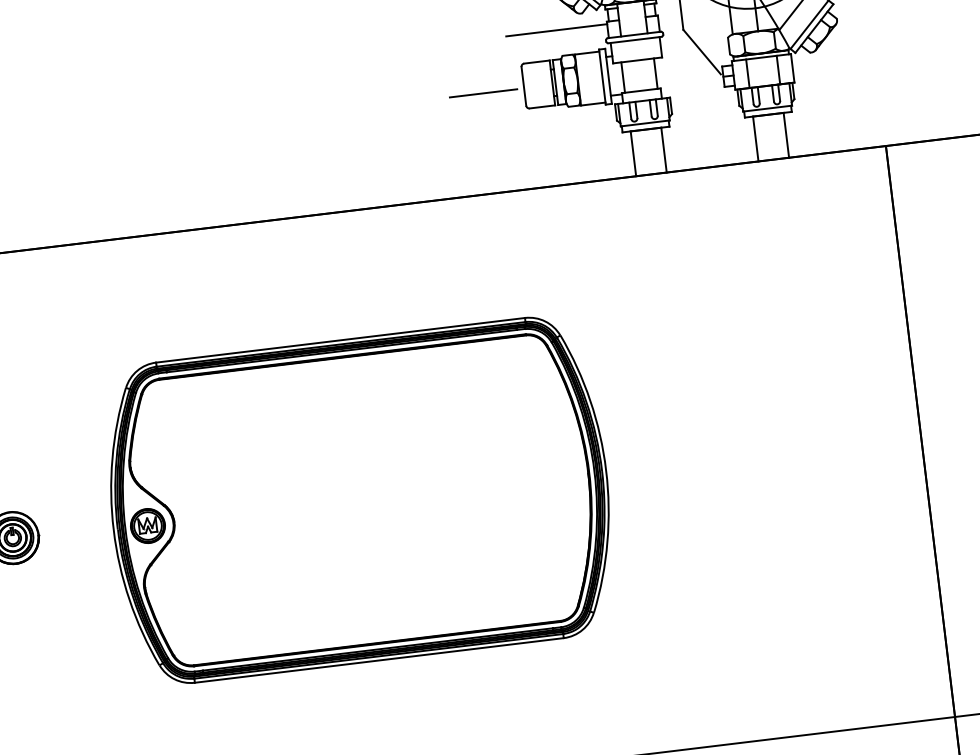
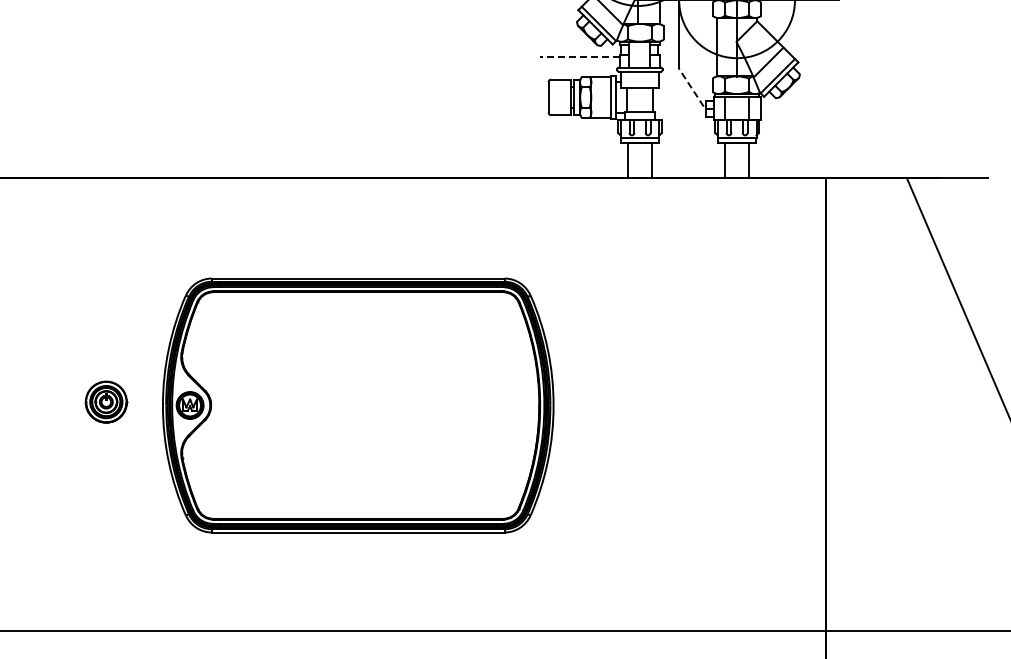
line: (556, 30) -> (579, 56), solid -> dashed
line: (702, 52) -> (691, 87), solid -> dashed
line: (483, 92) -> (516, 98), removed
part: (360, 500) -> (358, 405), moved

